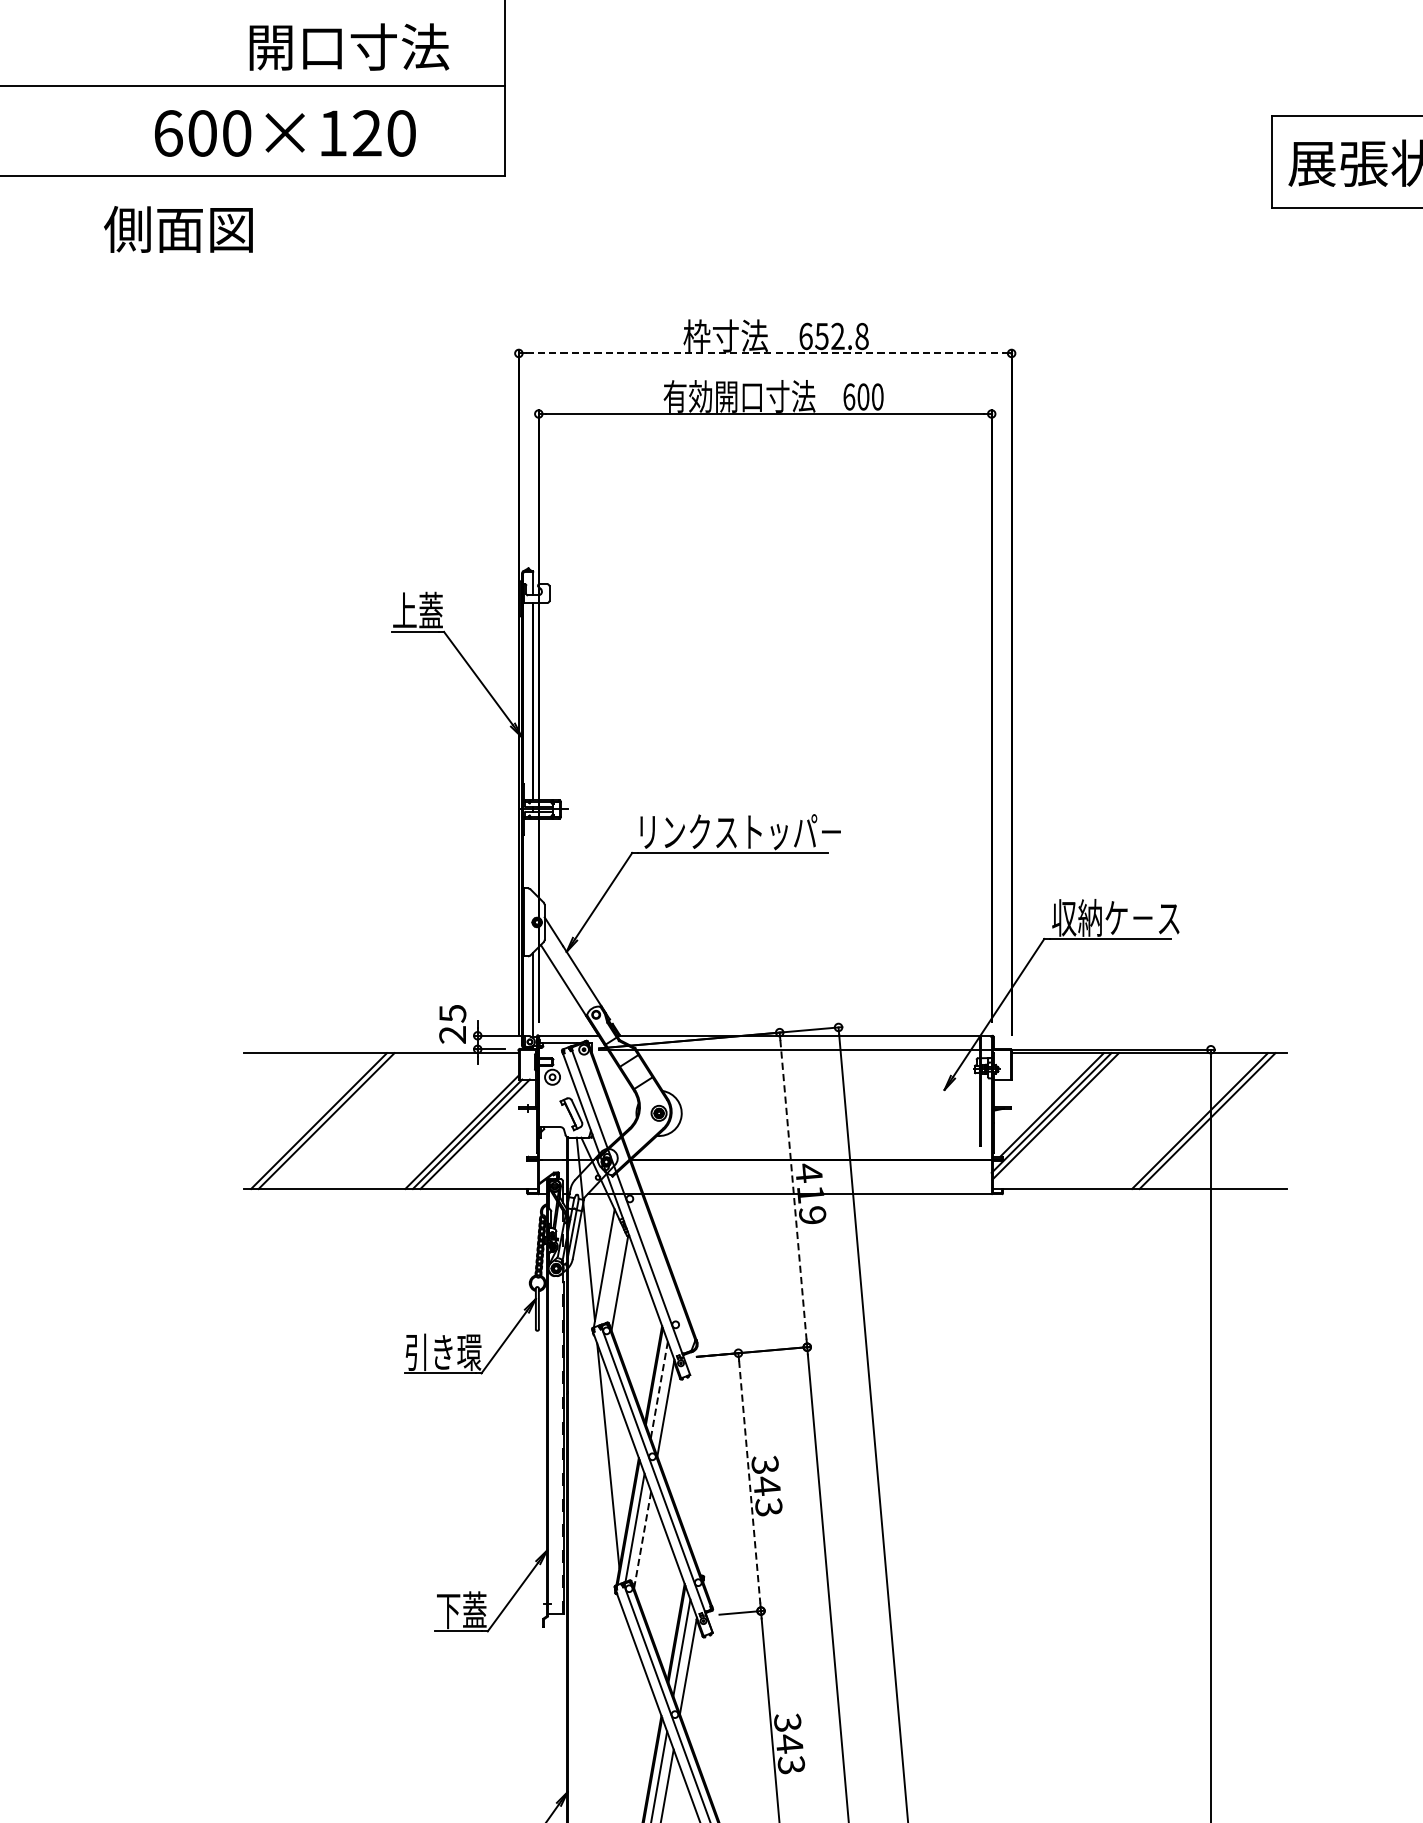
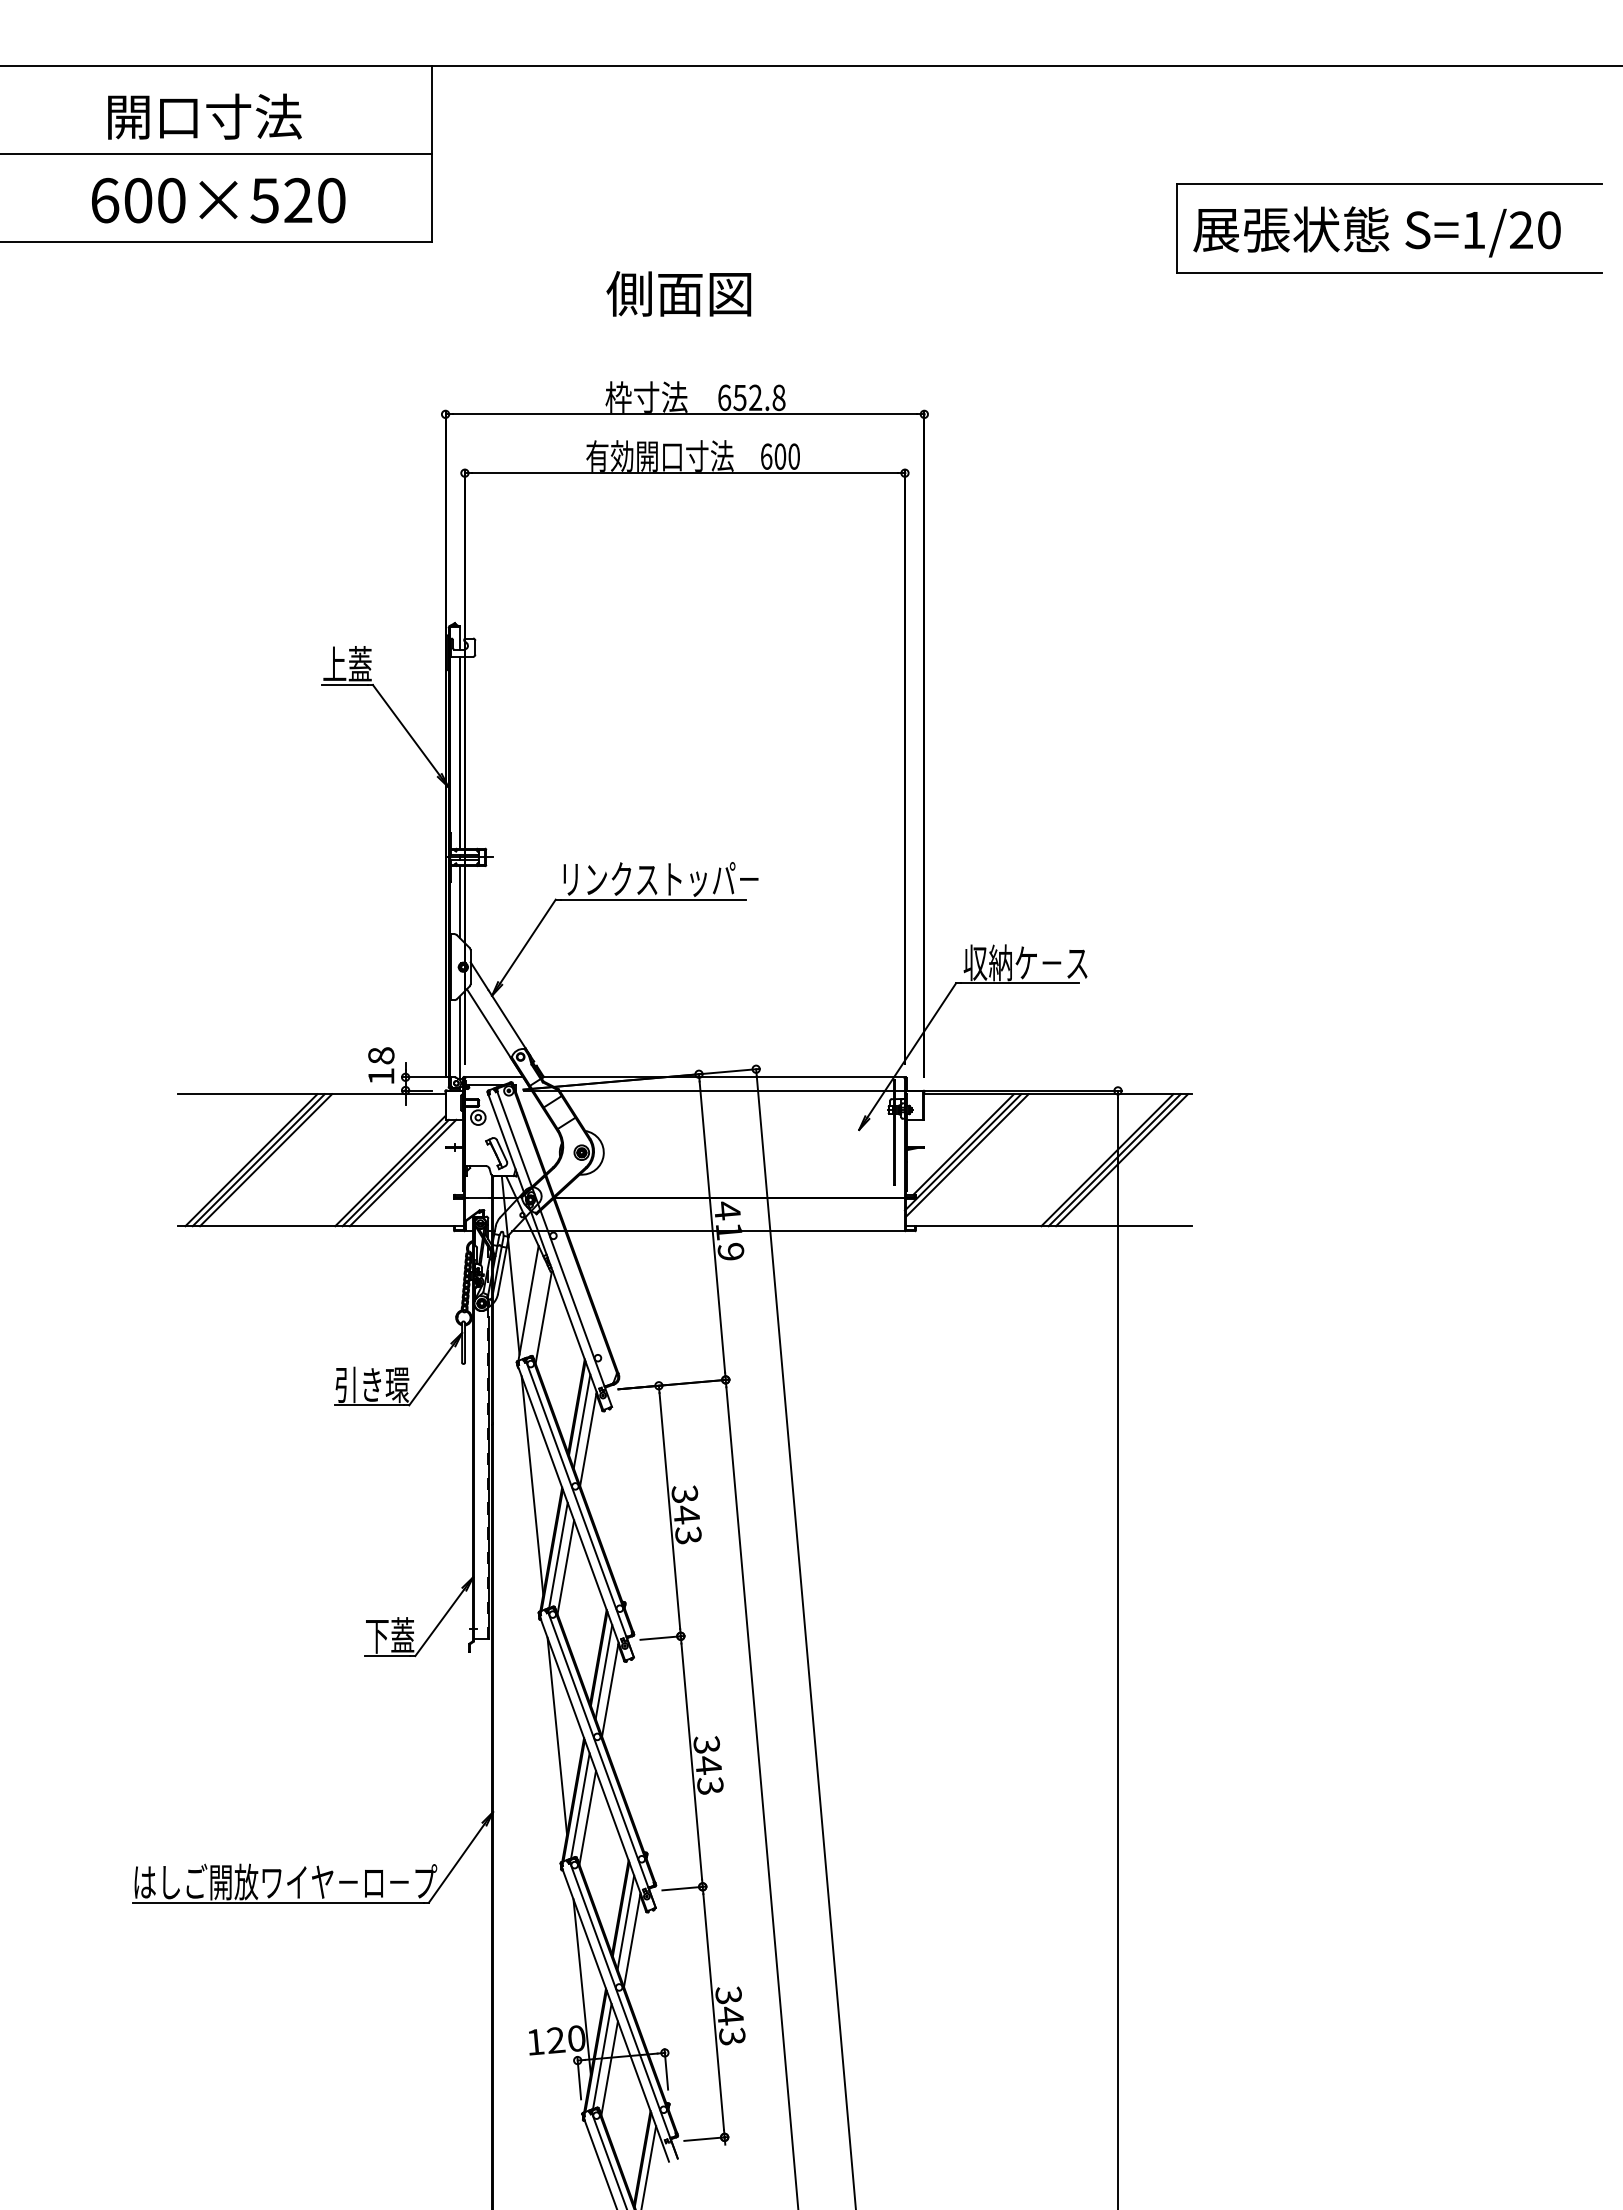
text: (348, 46) -> (204, 116), moved
text: (332, 133) -> (264, 200), 600×120 -> 600×520
text: (178, 229) -> (678, 293), moved
line: (765, 353) -> (685, 414), dashed -> solid
line: (533, 854) -> (459, 901), added
text: (452, 1024) -> (381, 1066), 25 -> 18
line: (334, 1121) -> (266, 1160), added
line: (1215, 1121) -> (1122, 1160), added
line: (793, 1190) -> (712, 1227), dashed -> solid
line: (659, 1389) -> (582, 1421), dashed -> solid
line: (749, 1482) -> (669, 1511), dashed -> solid
line: (642, 1540) -> (565, 1567), dashed -> solid
line: (634, 1713) -> (557, 1735), added

